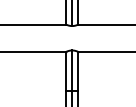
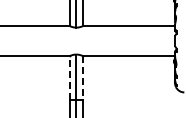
line: (65, 71) -> (69, 77), solid -> dashed
line: (78, 71) -> (83, 77), solid -> dashed

